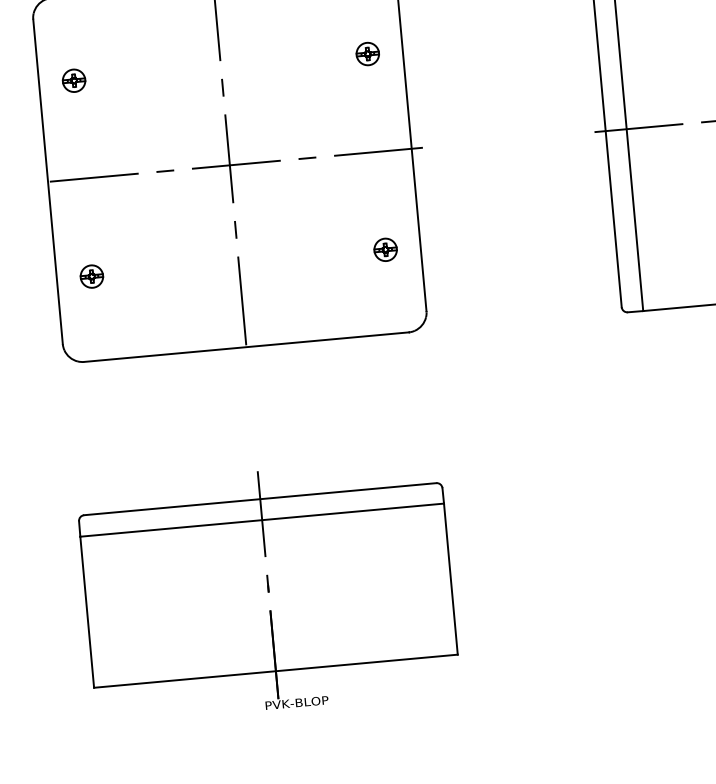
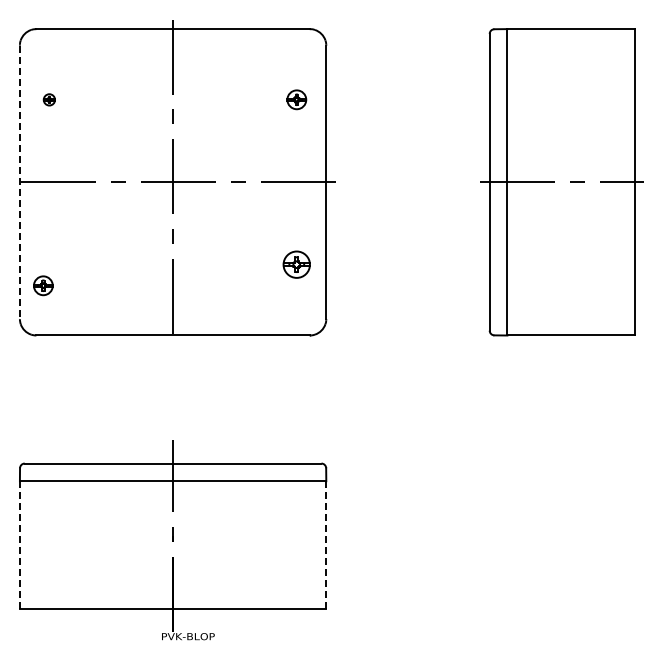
part: (74, 80) -> (49, 99), size x0.6
line: (47, 182) -> (19, 182), solid -> dashed
part: (385, 249) -> (296, 264), size x1.4
part: (92, 276) -> (43, 285), moved
line: (451, 578) -> (326, 544), solid -> dashed
line: (86, 611) -> (19, 544), solid -> dashed

